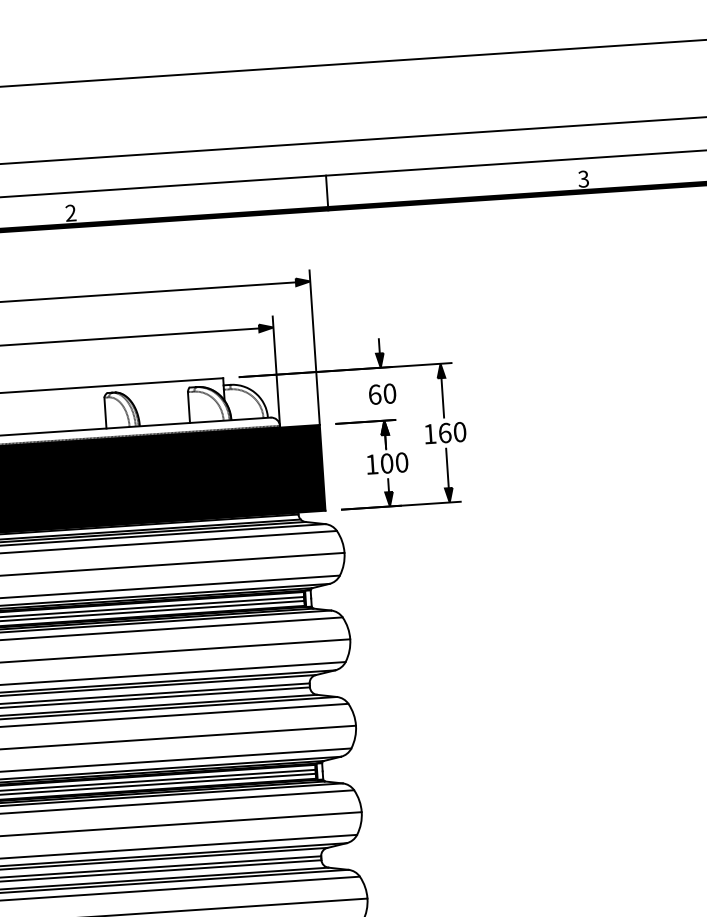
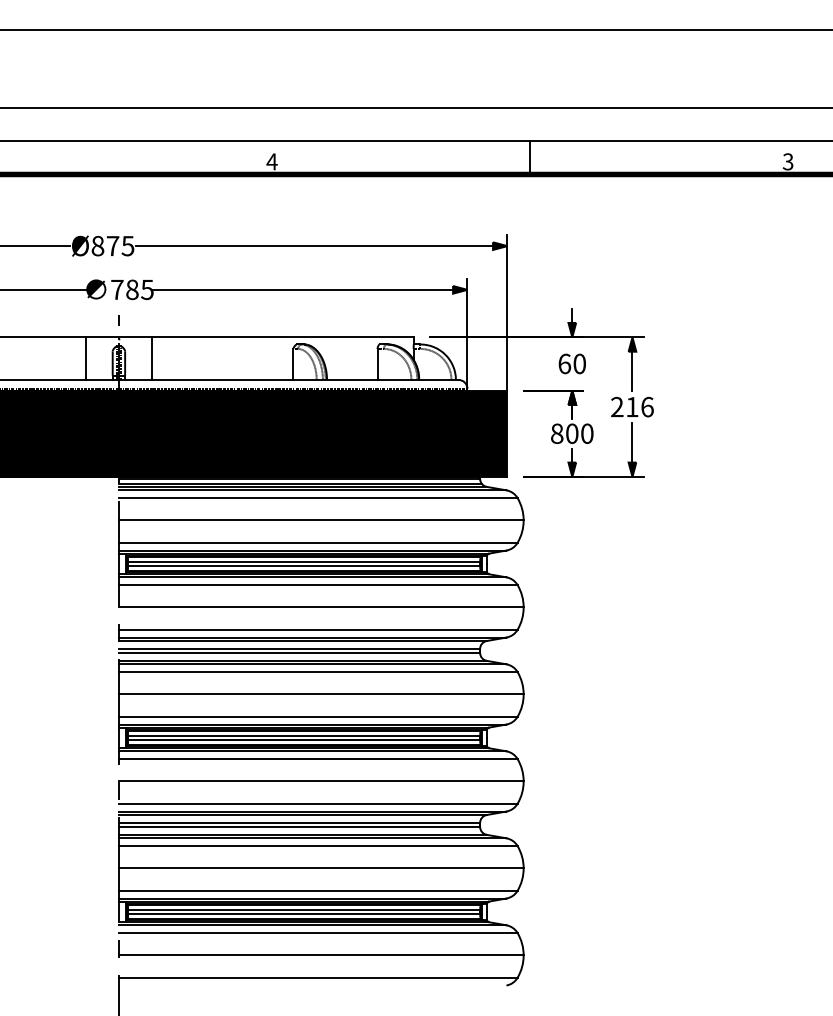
text: (70, 212) -> (271, 161), 2 -> 4
text: (445, 432) -> (632, 406), 160 -> 216
text: (372, 464) -> (557, 433), 100 -> 800

